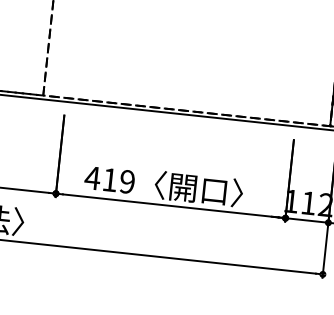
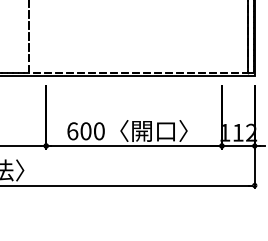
text: (109, 180) -> (85, 131), 419 -> 600

